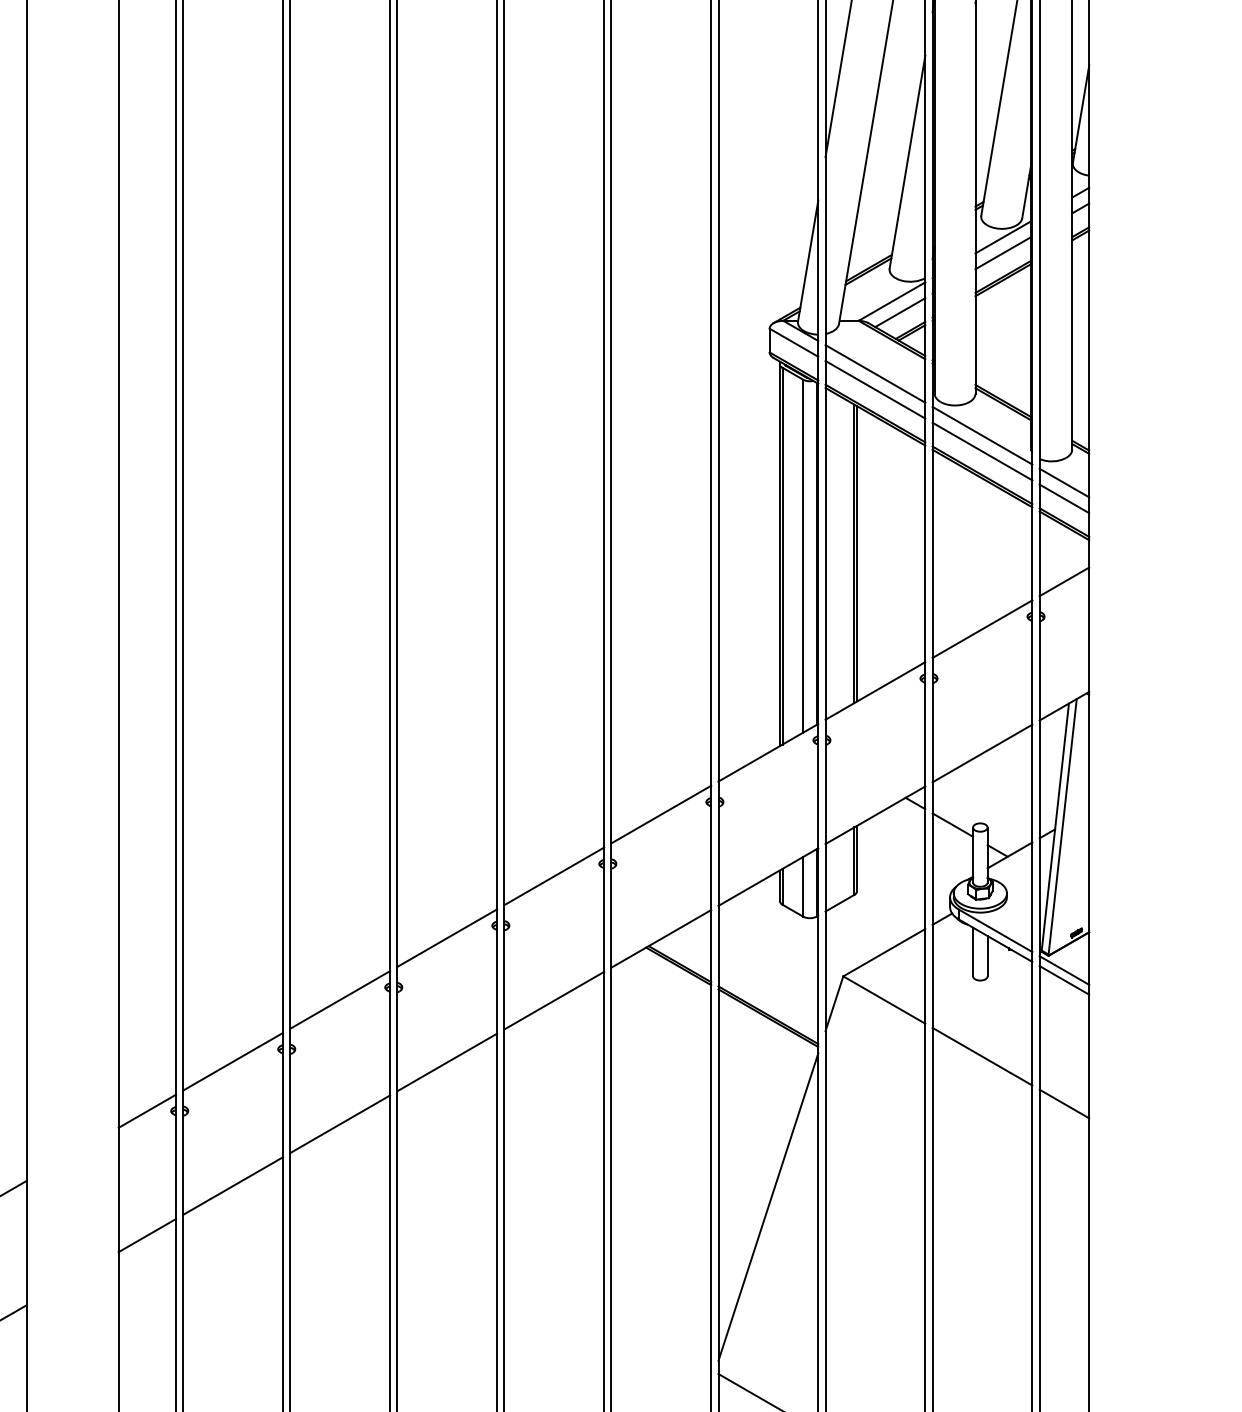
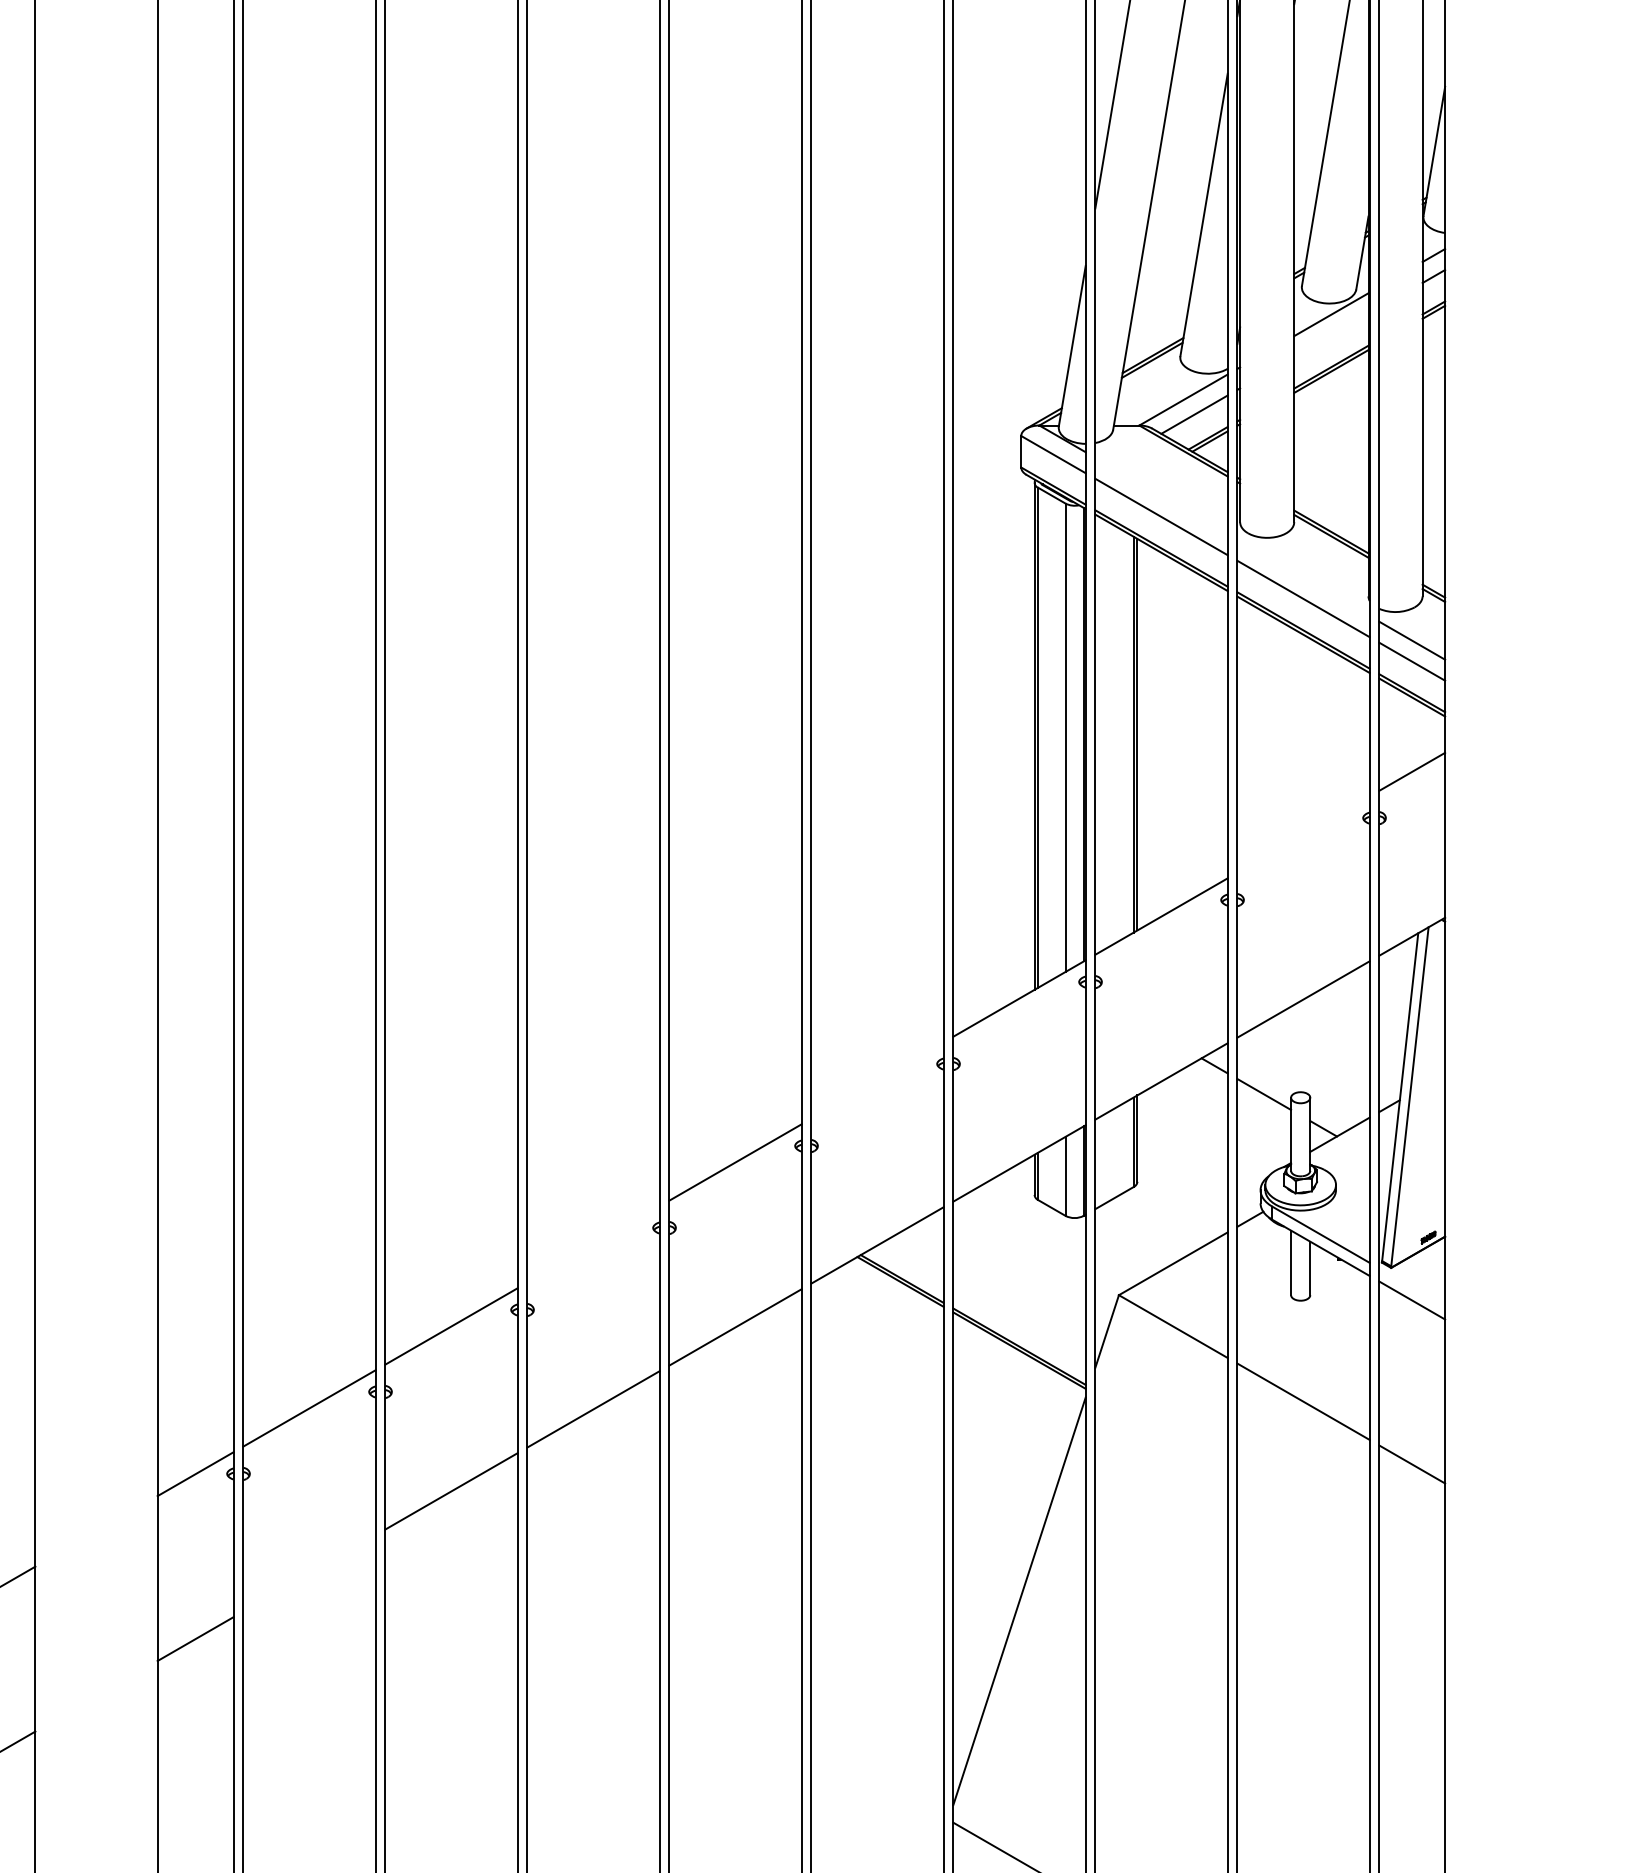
line: (1003, 252) -> (1331, 334), removed
line: (875, 373) -> (1161, 495), removed
line: (982, 435) -> (1303, 577), removed
line: (982, 628) -> (1303, 833), removed
line: (661, 814) -> (877, 1080), removed
line: (447, 937) -> (593, 1243), removed
line: (1064, 970) -> (1412, 1287), removed
line: (233, 1185) -> (309, 1572), removed

